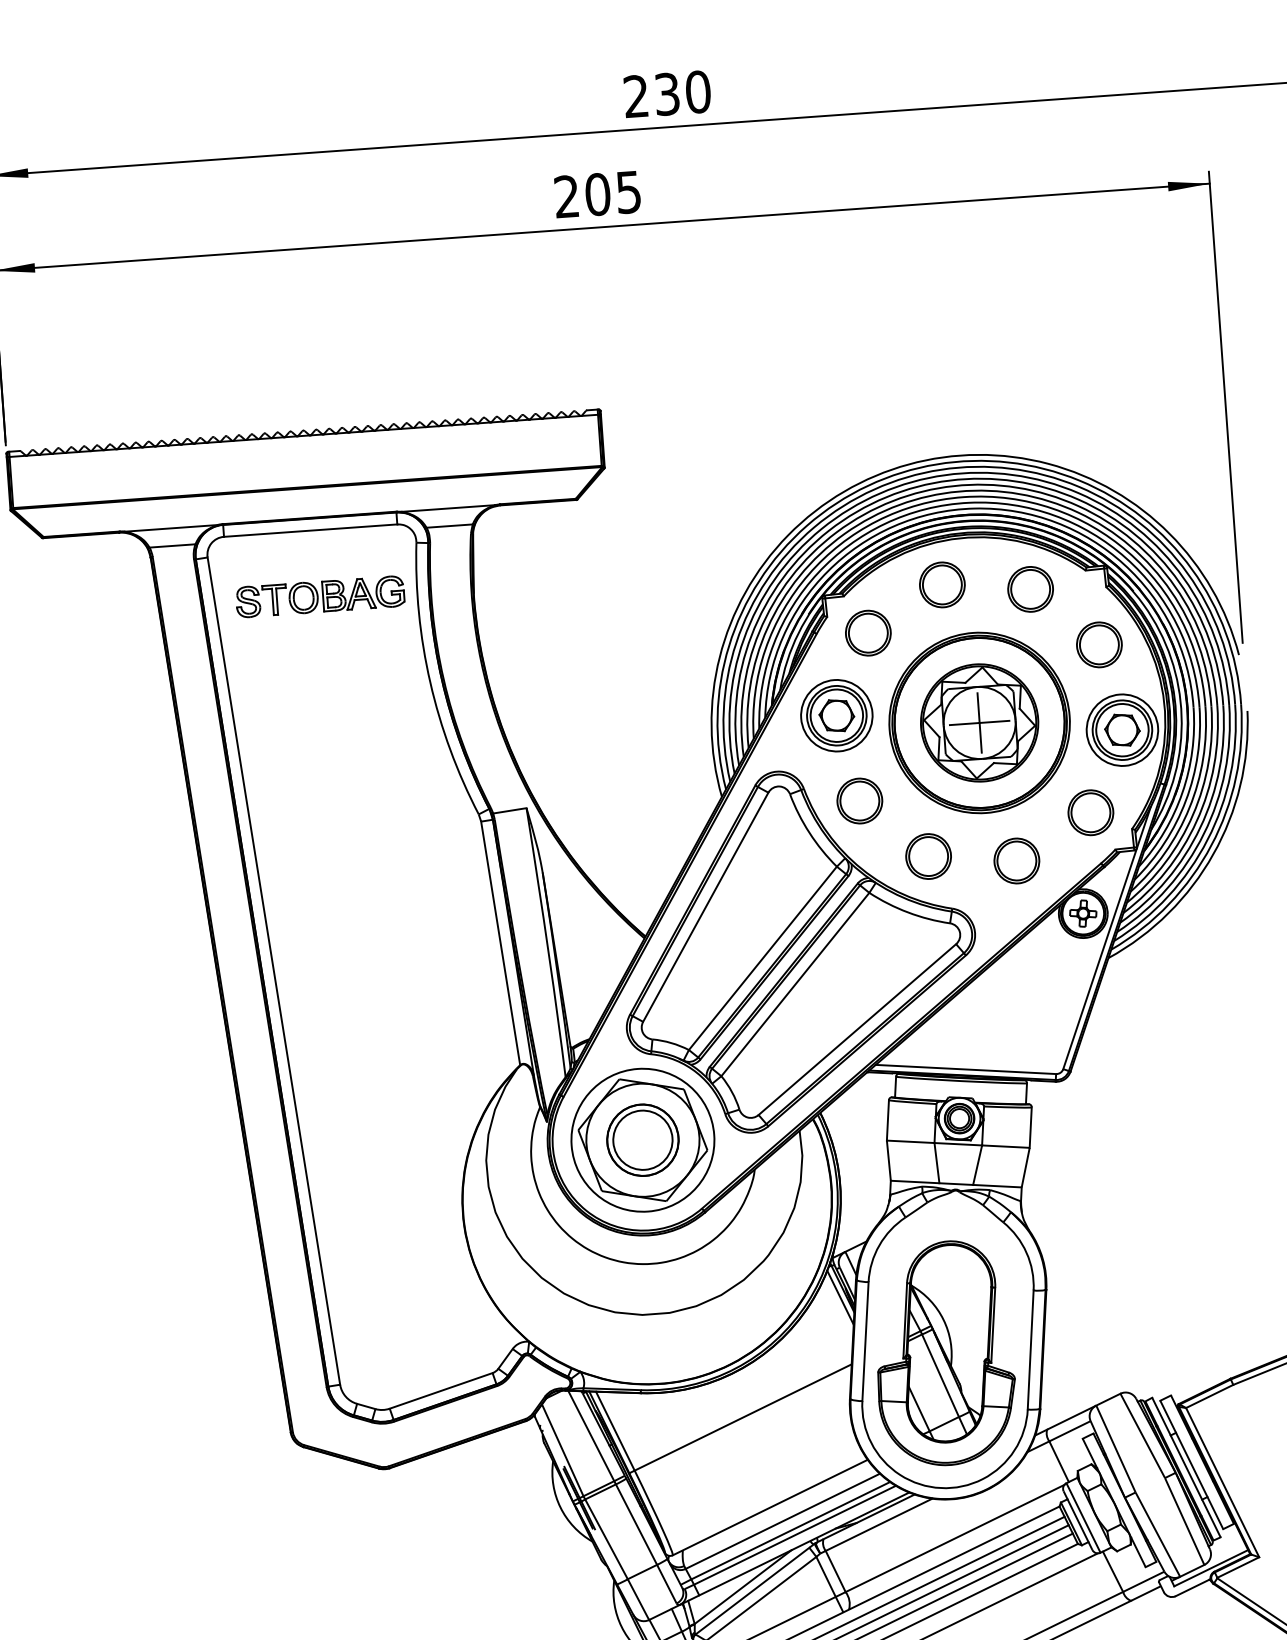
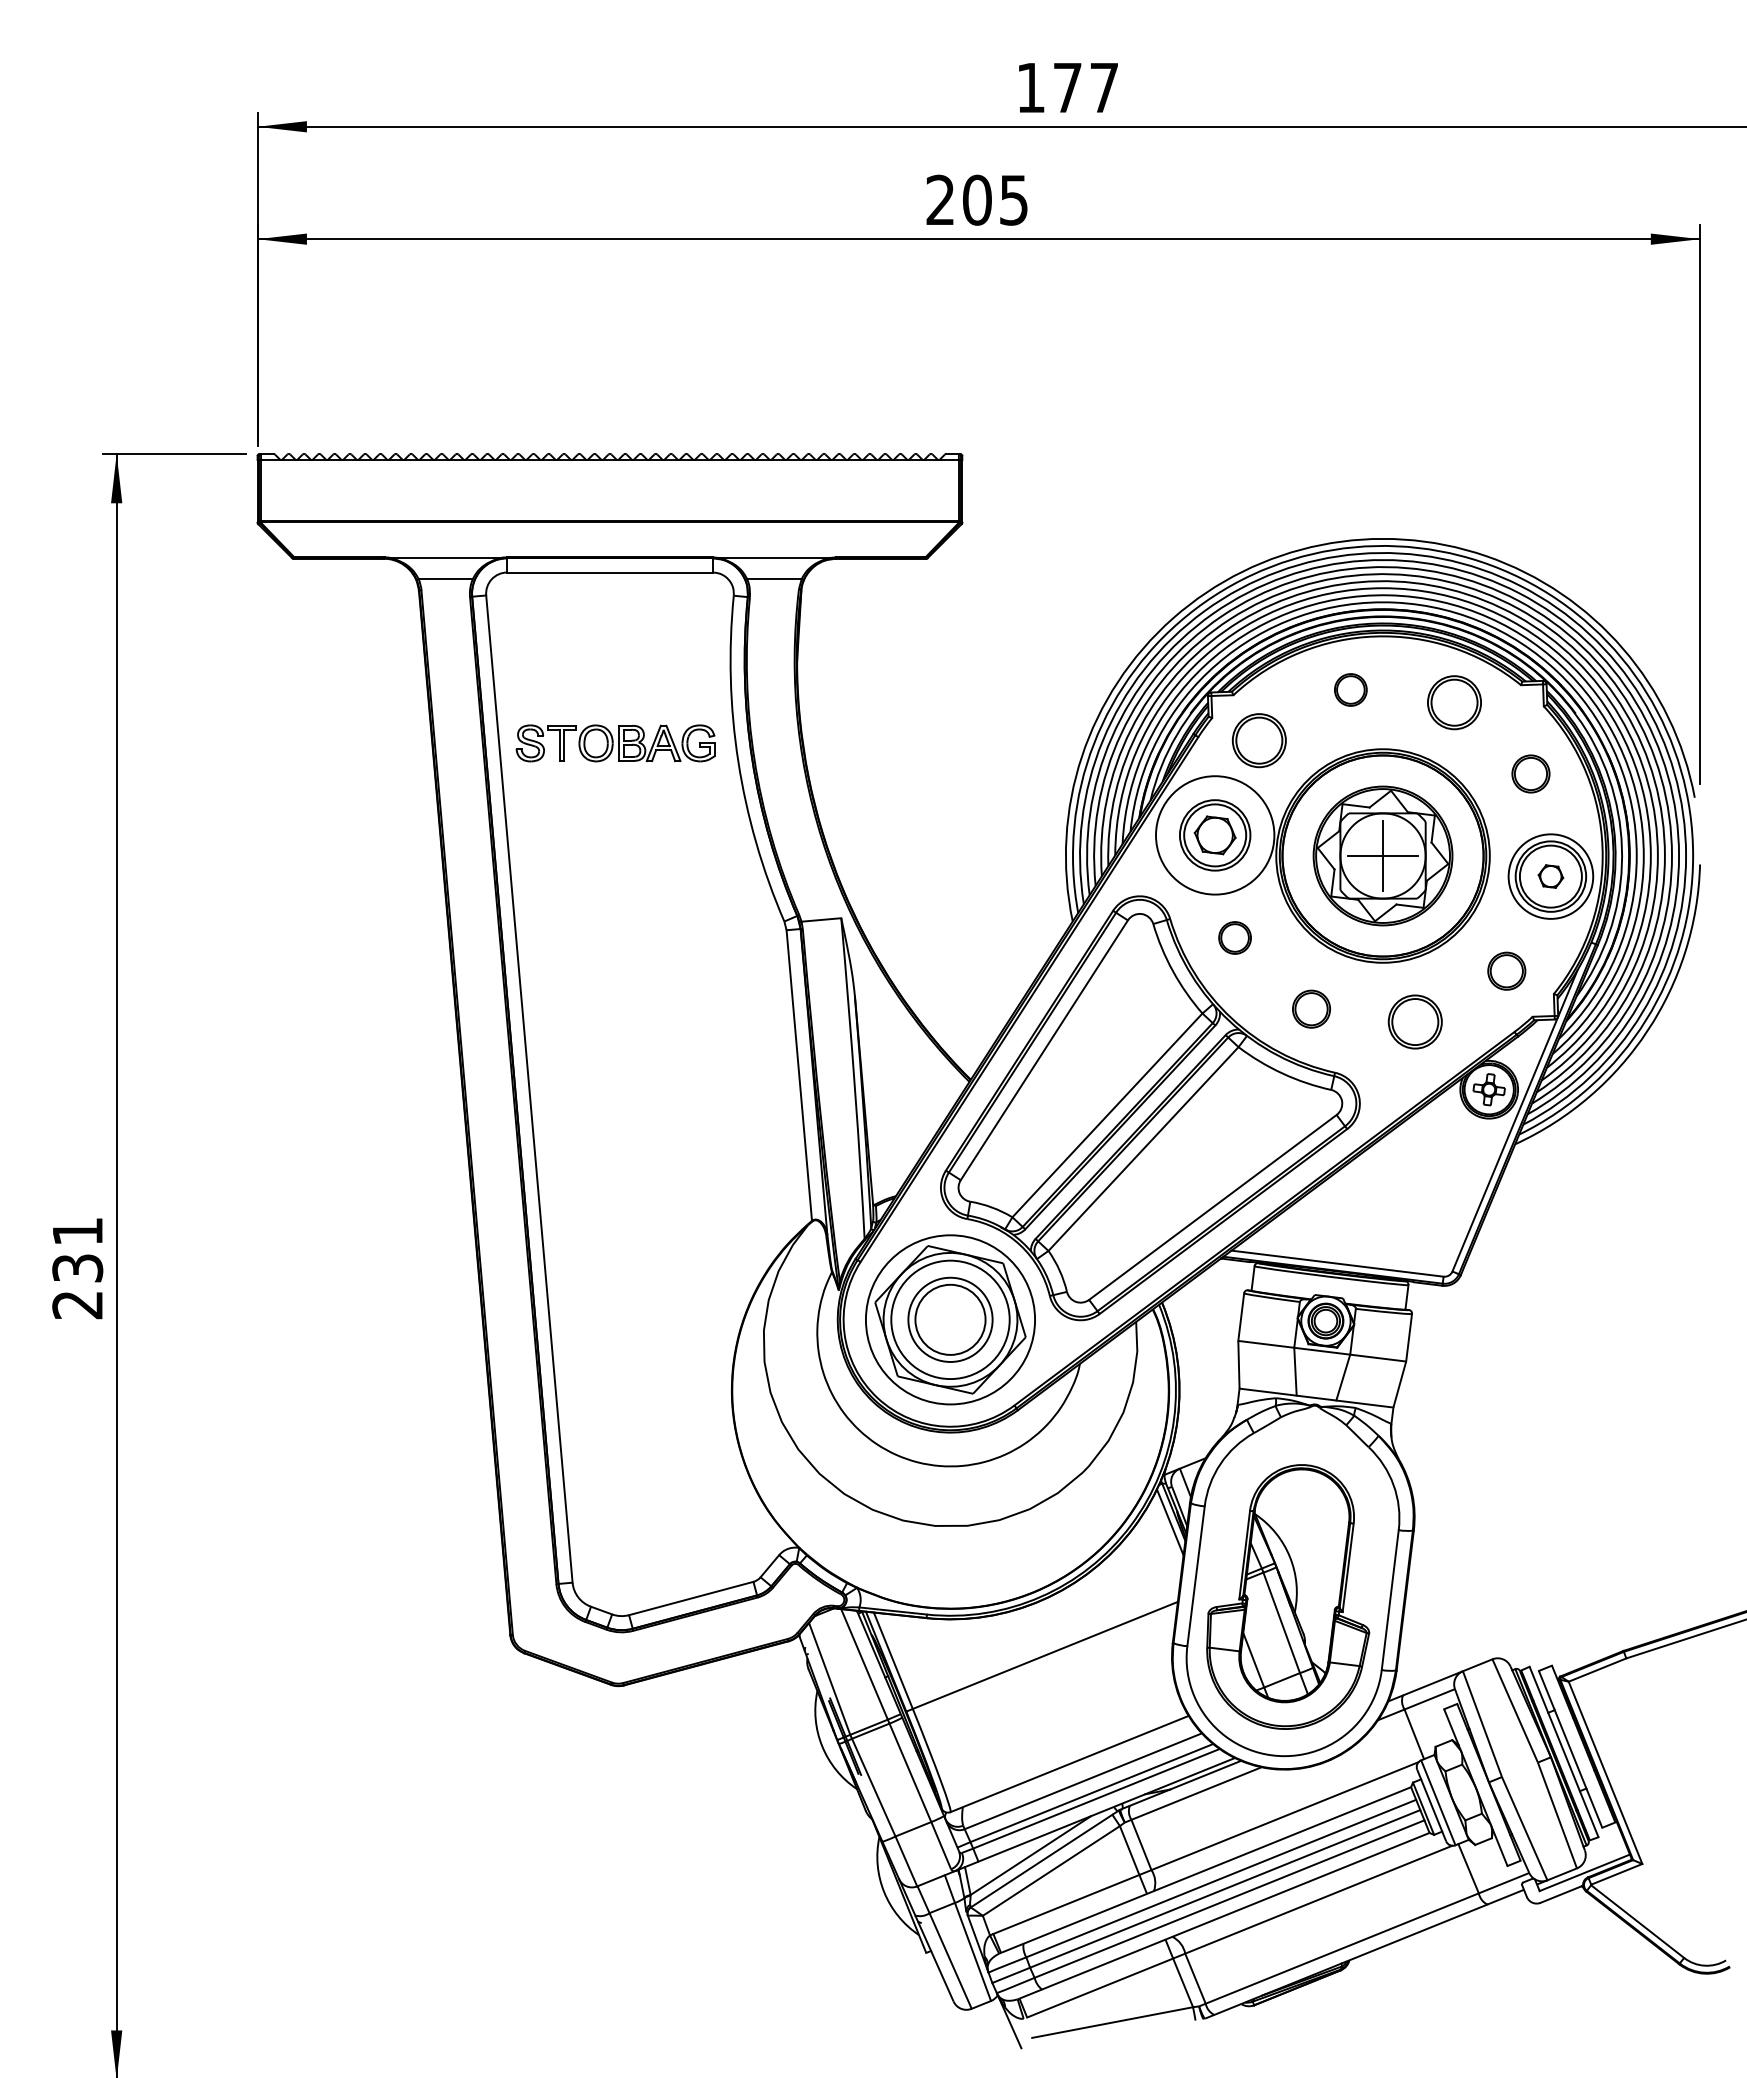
text: (667, 94) -> (1067, 87), 230 -> 177
part: (942, 584) -> (1350, 689), size x0.6
part: (320, 596) -> (615, 743), moved
part: (1098, 644) -> (1530, 773), size x0.7
circle: (836, 715) -> (1214, 835), size x1.4
part: (1122, 730) -> (1550, 876), size x0.6
part: (859, 800) -> (1234, 937), size x0.6
part: (1090, 812) -> (1506, 970), size x0.7
part: (928, 855) -> (1311, 1008), size x0.7
circle: (642, 1139) -> (950, 1319), size x1.4

